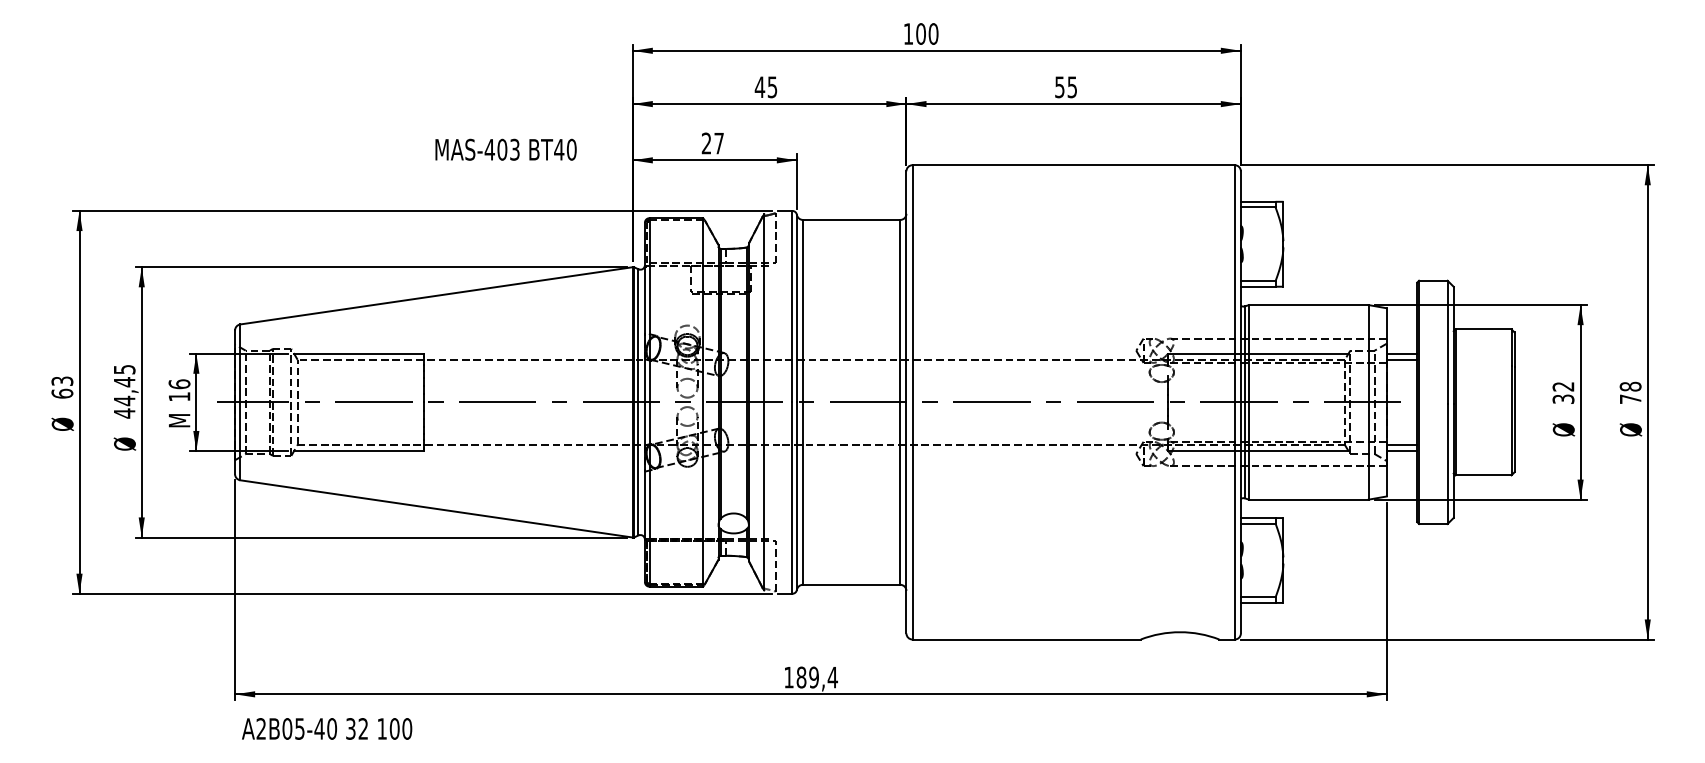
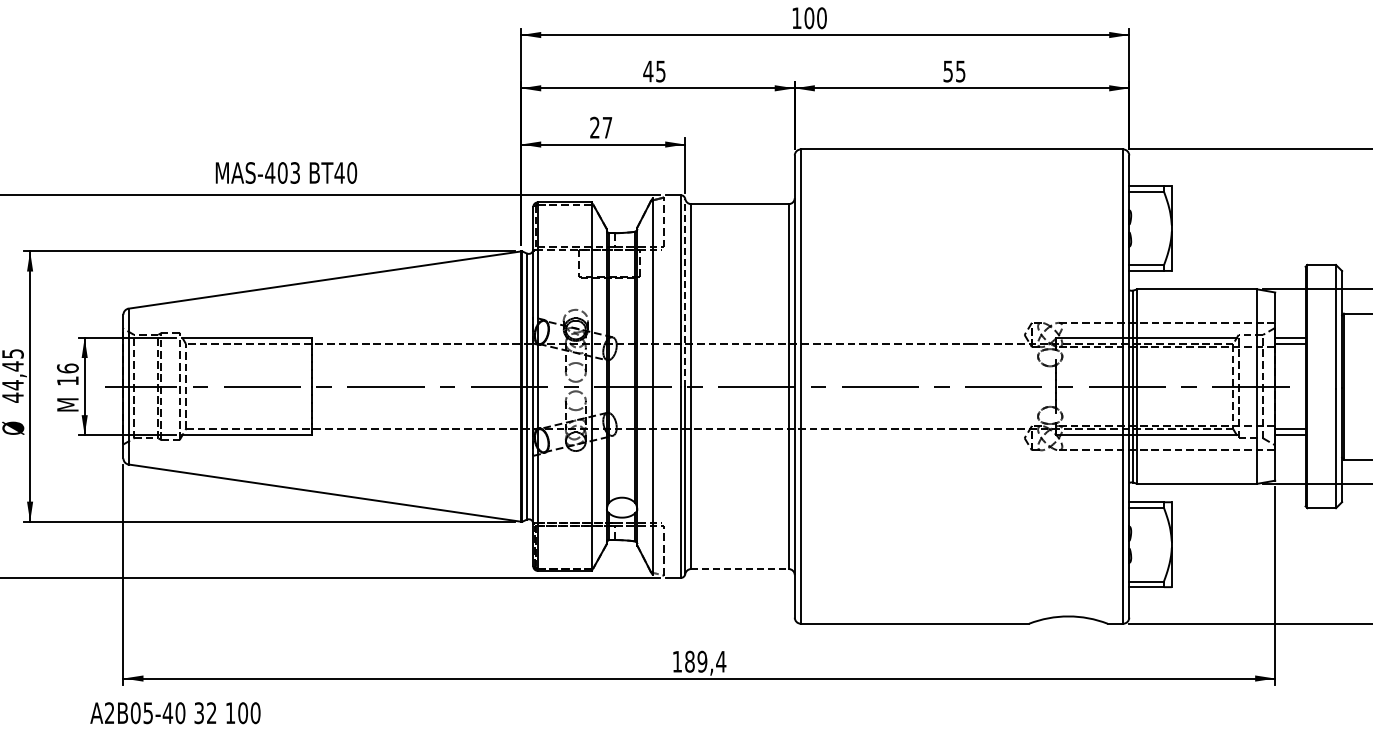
text: (505, 149) -> (285, 172), moved
line: (796, 308) -> (684, 292), solid -> dashed
line: (851, 584) -> (739, 568), solid -> dashed
text: (327, 728) -> (175, 712), moved

